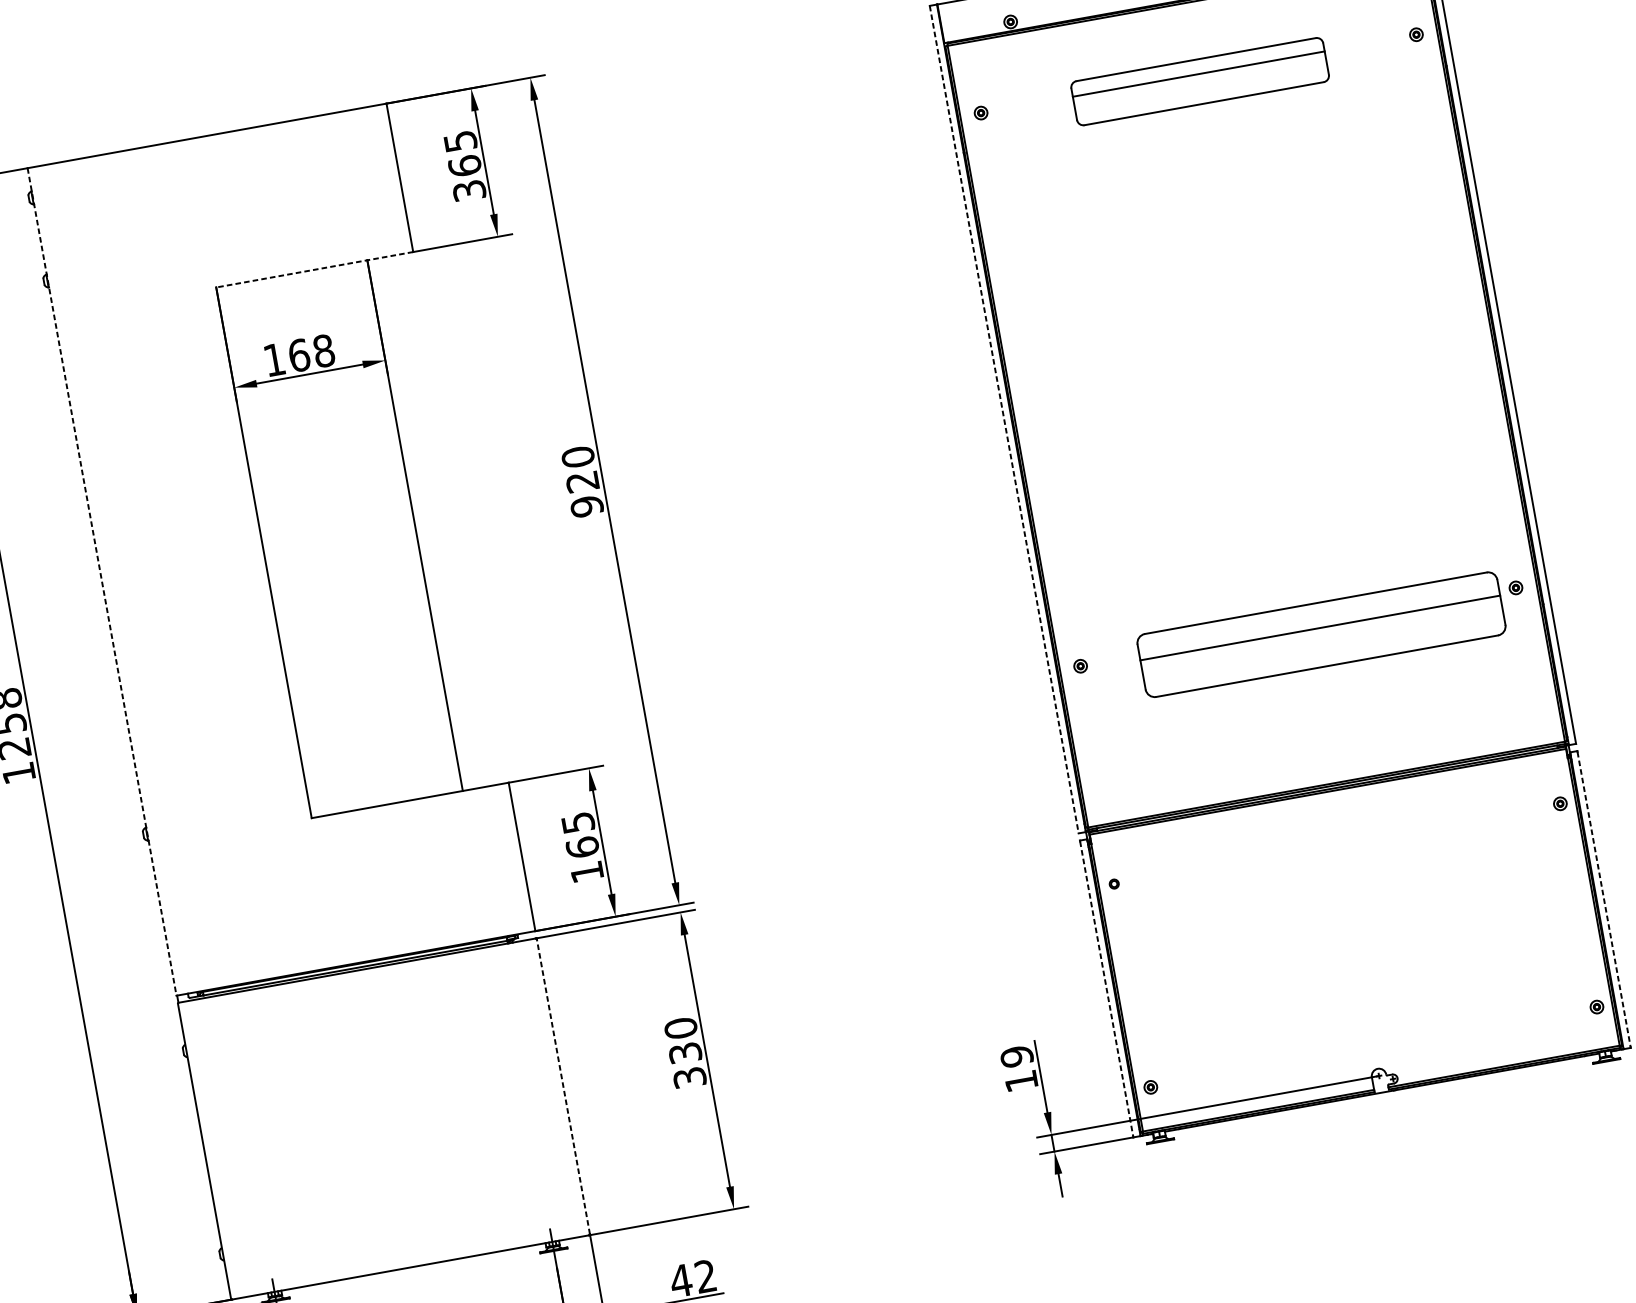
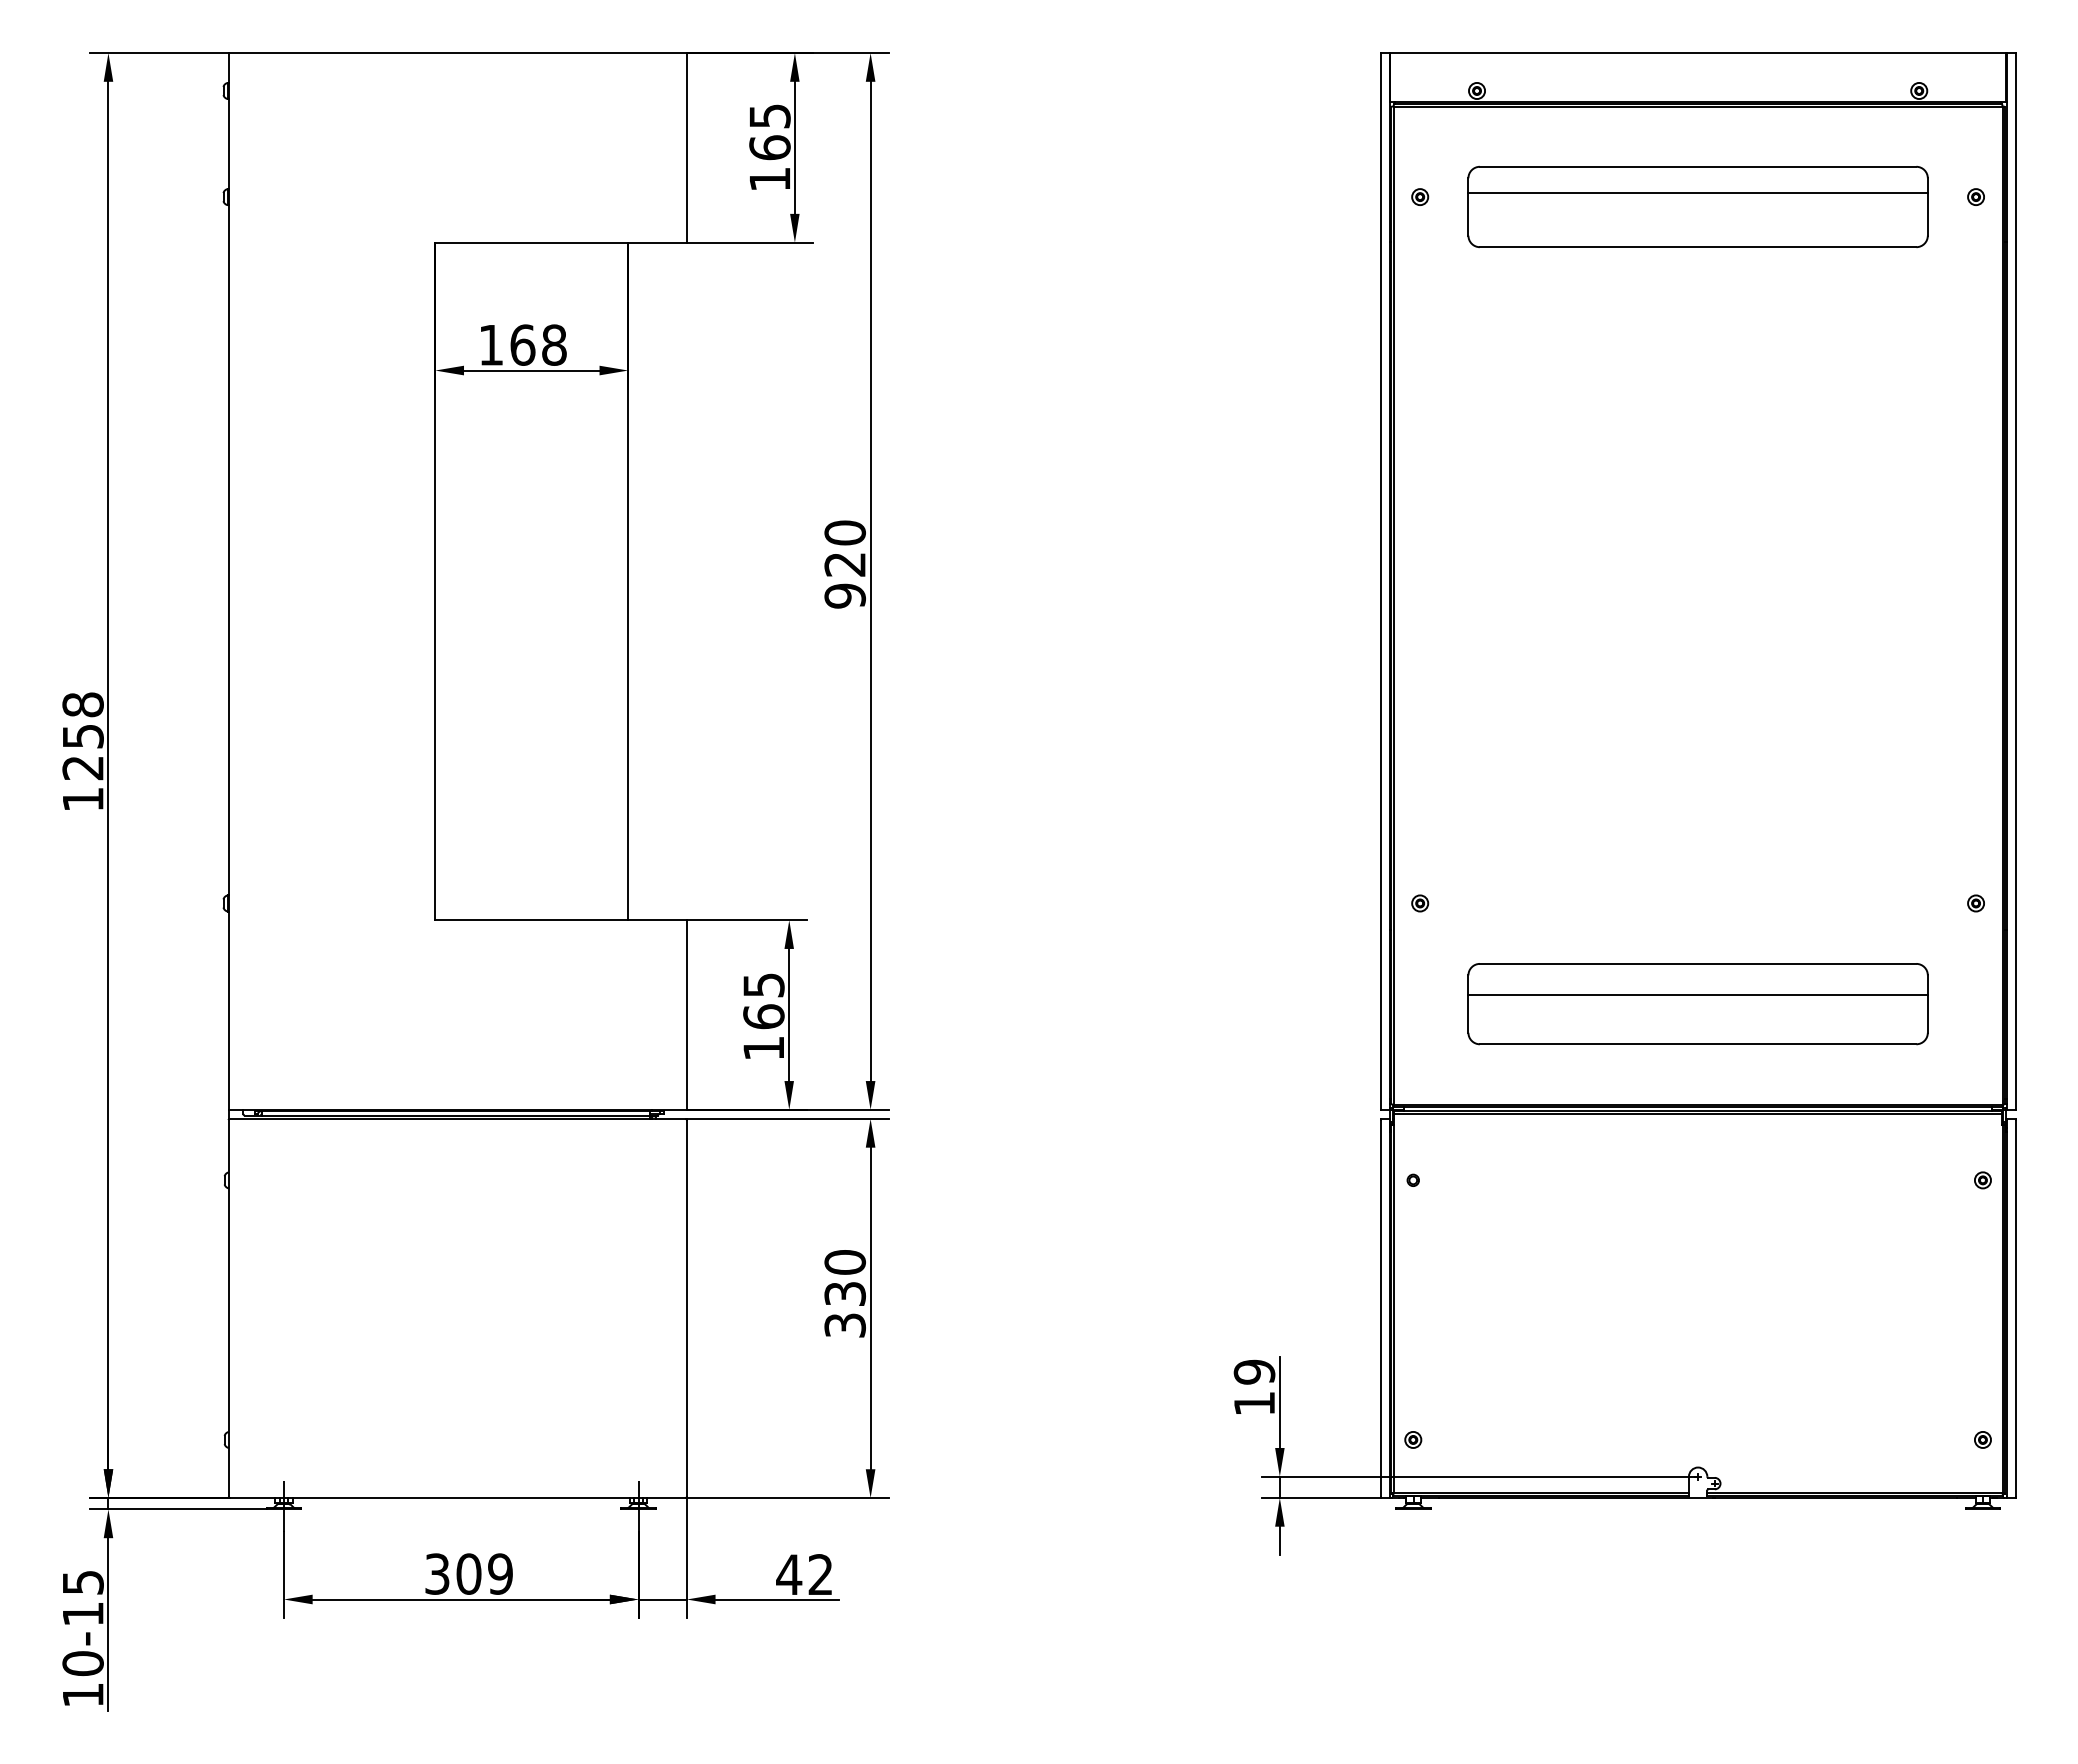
part: (1199, 81) -> (1697, 206), size x1.43
text: (469, 190) -> (769, 179), 365 -> 165
line: (315, 269) -> (561, 242), dashed -> solid
line: (1004, 419) -> (1380, 581), dashed -> solid
line: (102, 582) -> (228, 581), dashed -> solid
part: (1321, 635) -> (1697, 1004), moved
line: (1603, 899) -> (2015, 1308), dashed -> solid
line: (1106, 989) -> (1380, 1308), dashed -> solid
line: (563, 1086) -> (686, 1307), dashed -> solid

